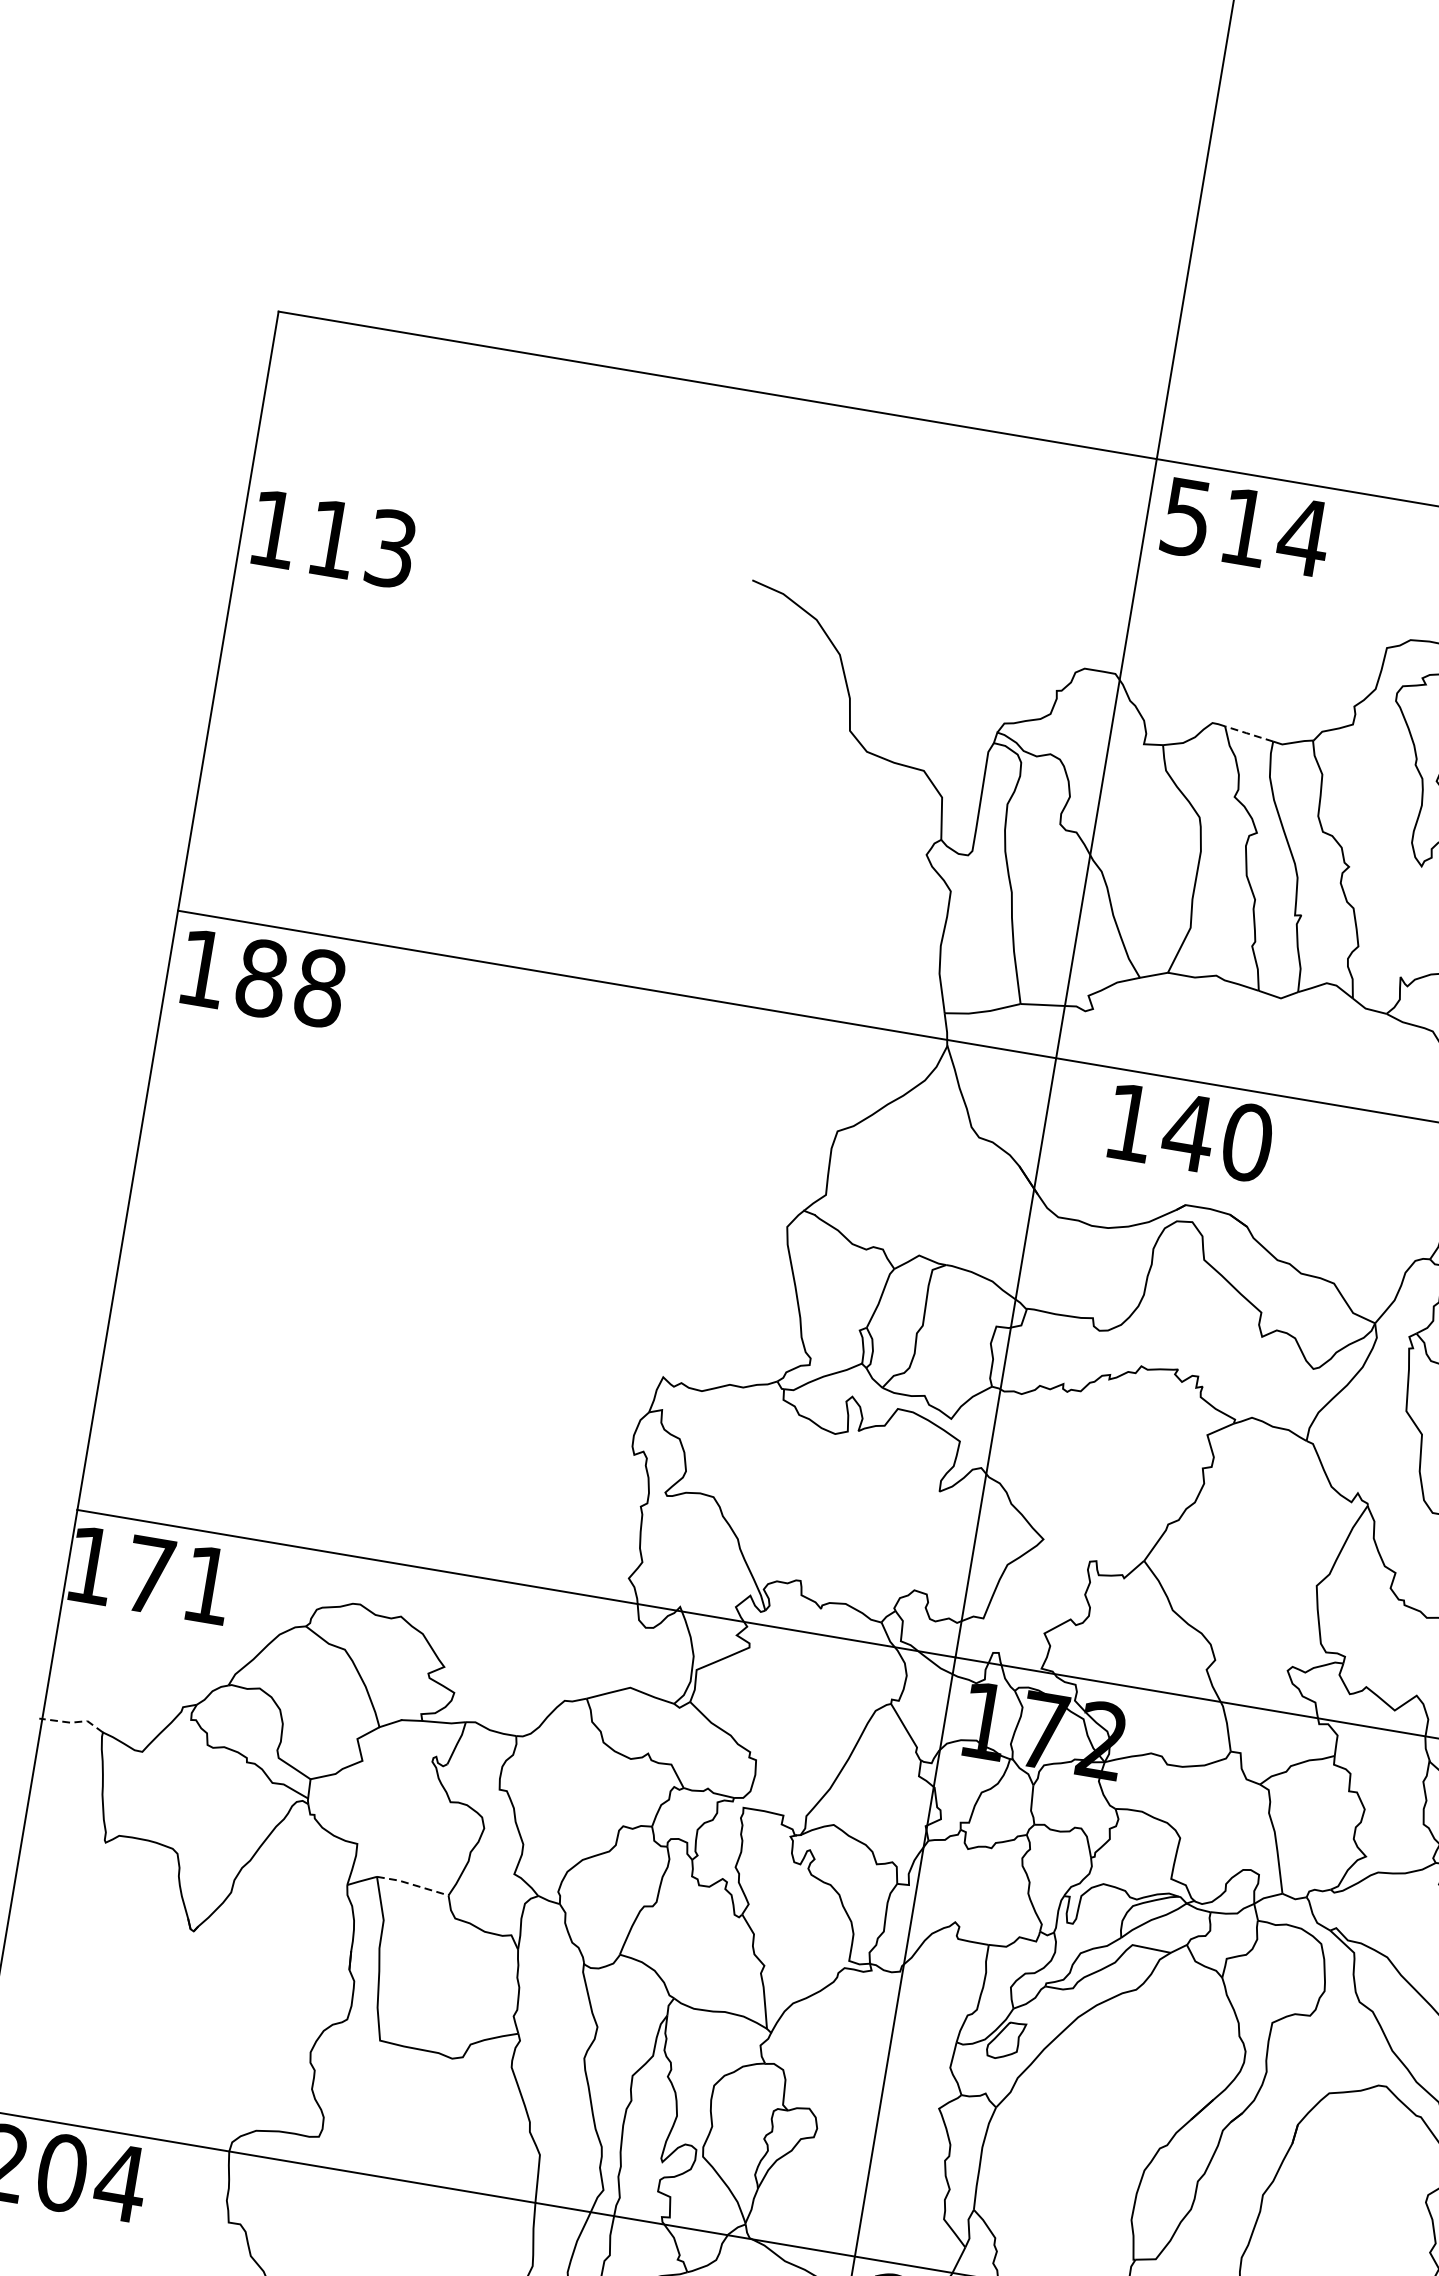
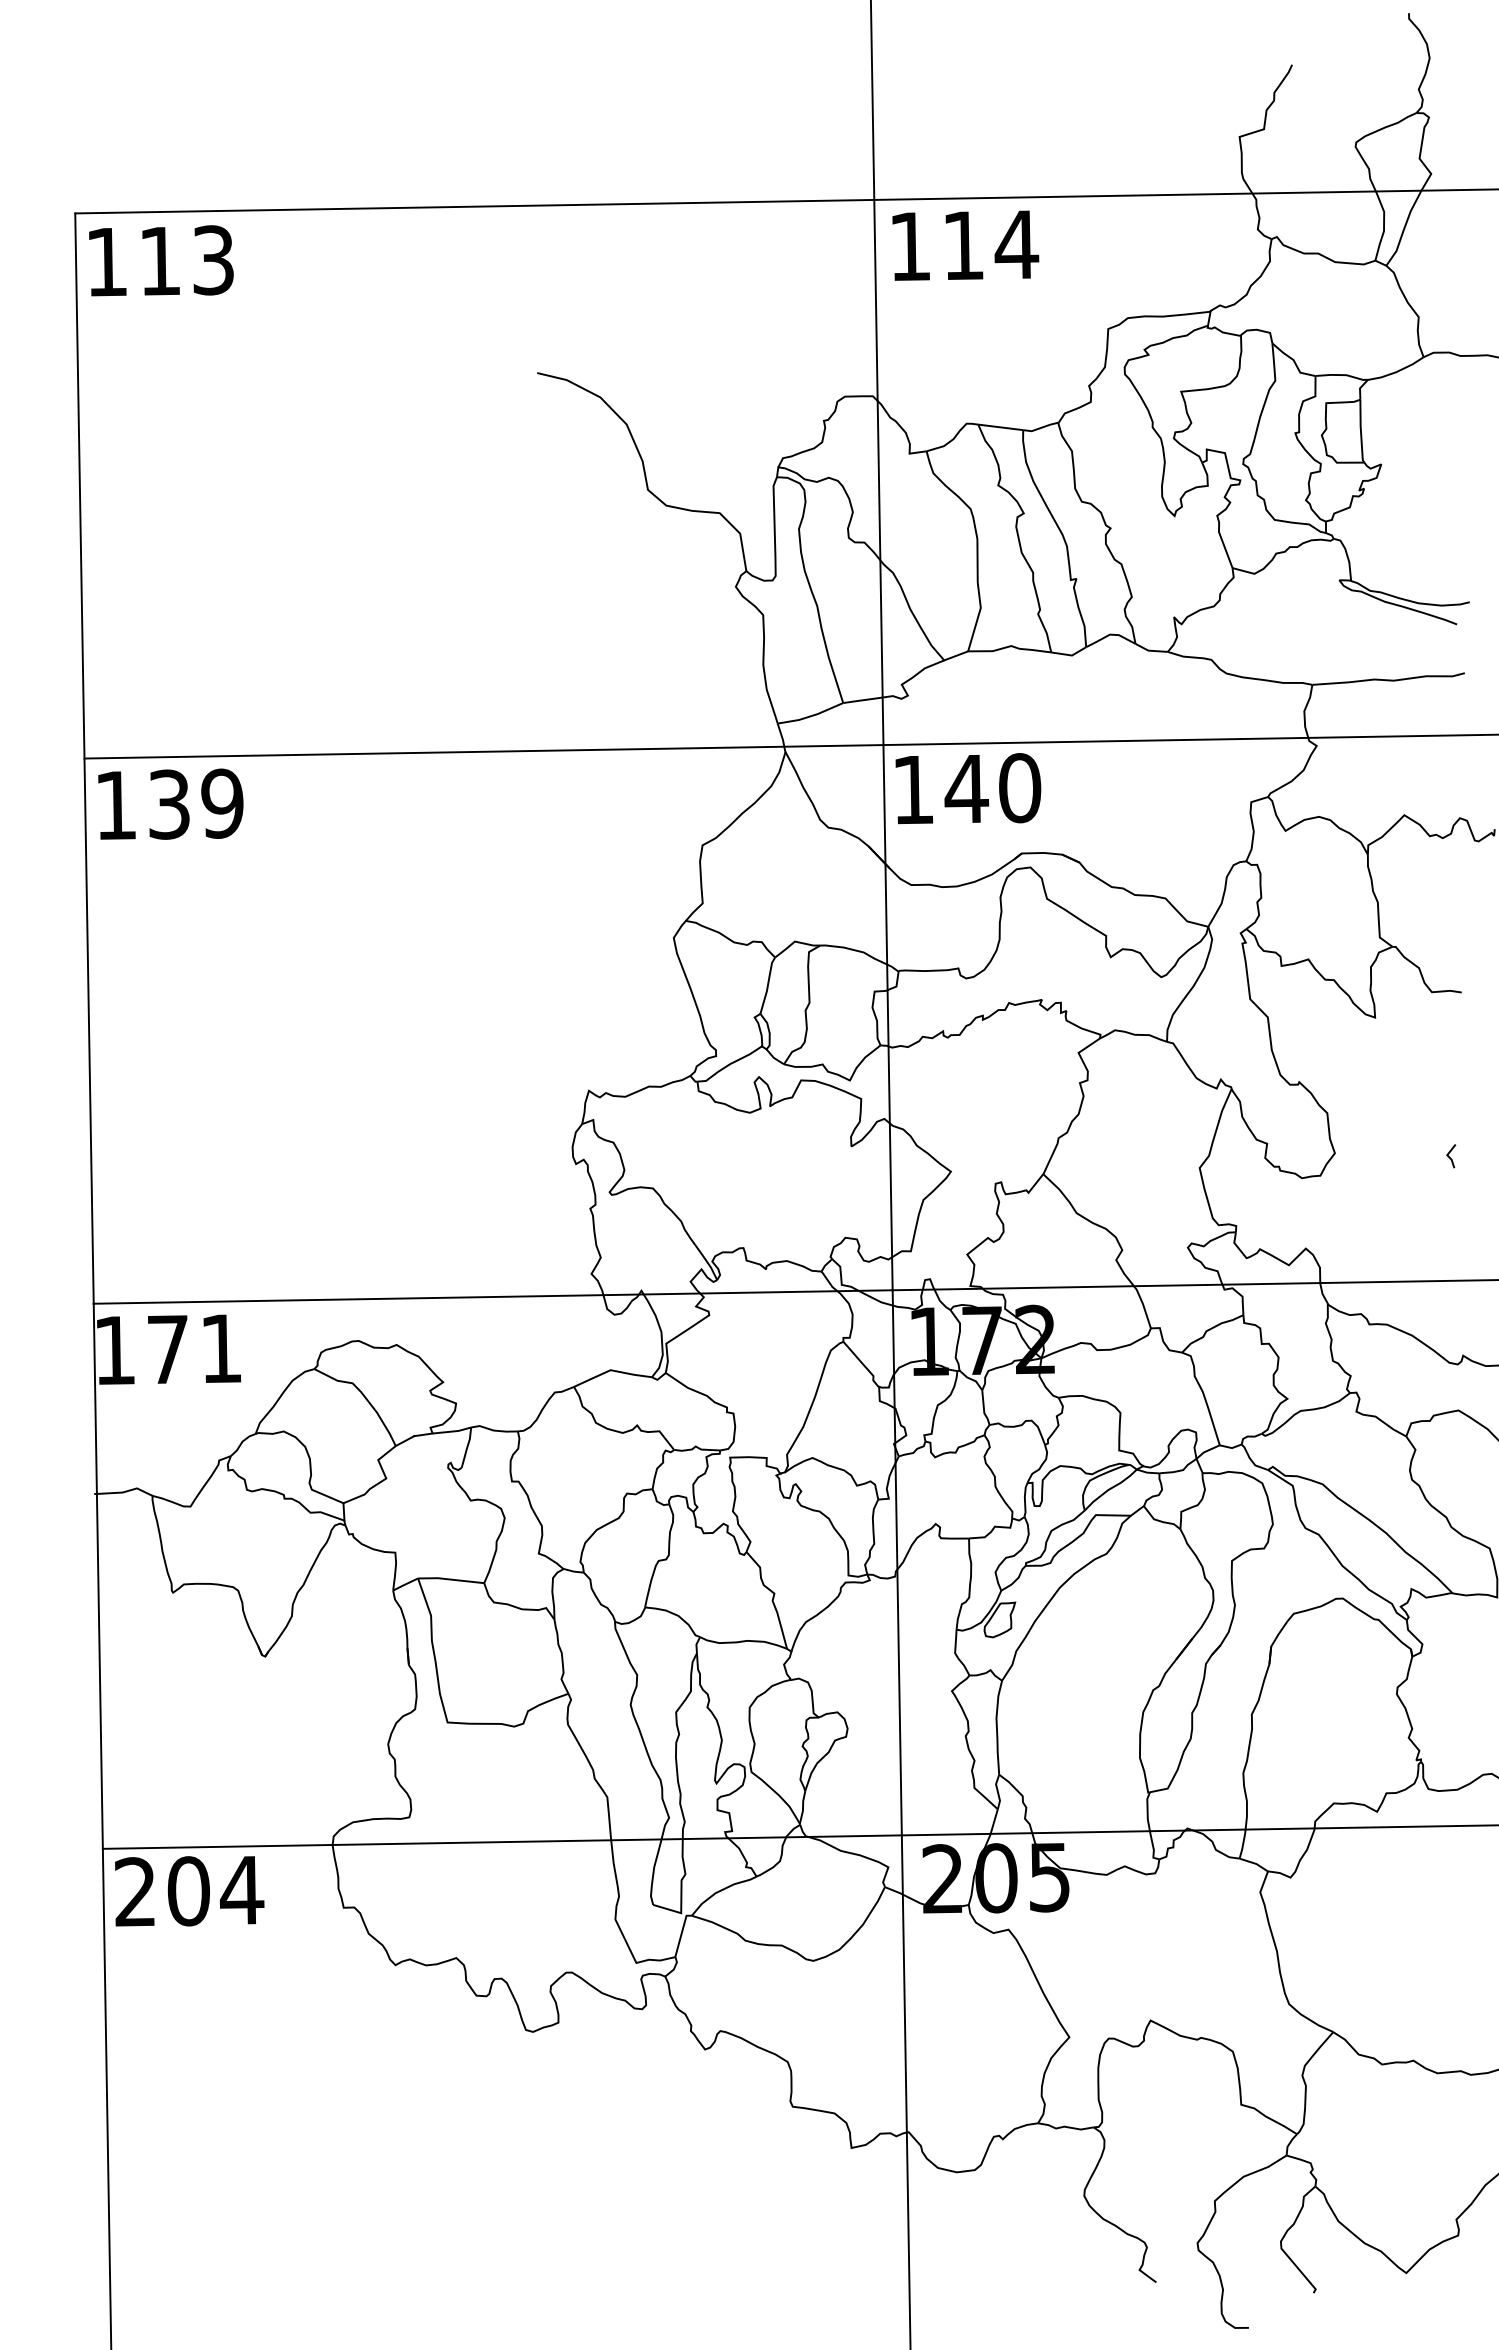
text: (1185, 517) -> (909, 246), 514 -> 114
text: (334, 538) -> (161, 260), moved
line: (1247, 733) -> (999, 427), dashed -> solid
text: (290, 982) -> (195, 803), 188 -> 139
text: (1190, 1132) -> (968, 788), moved
line: (72, 1723) -> (124, 1492), dashed -> solid
line: (412, 1884) -> (450, 1579), dashed -> solid

